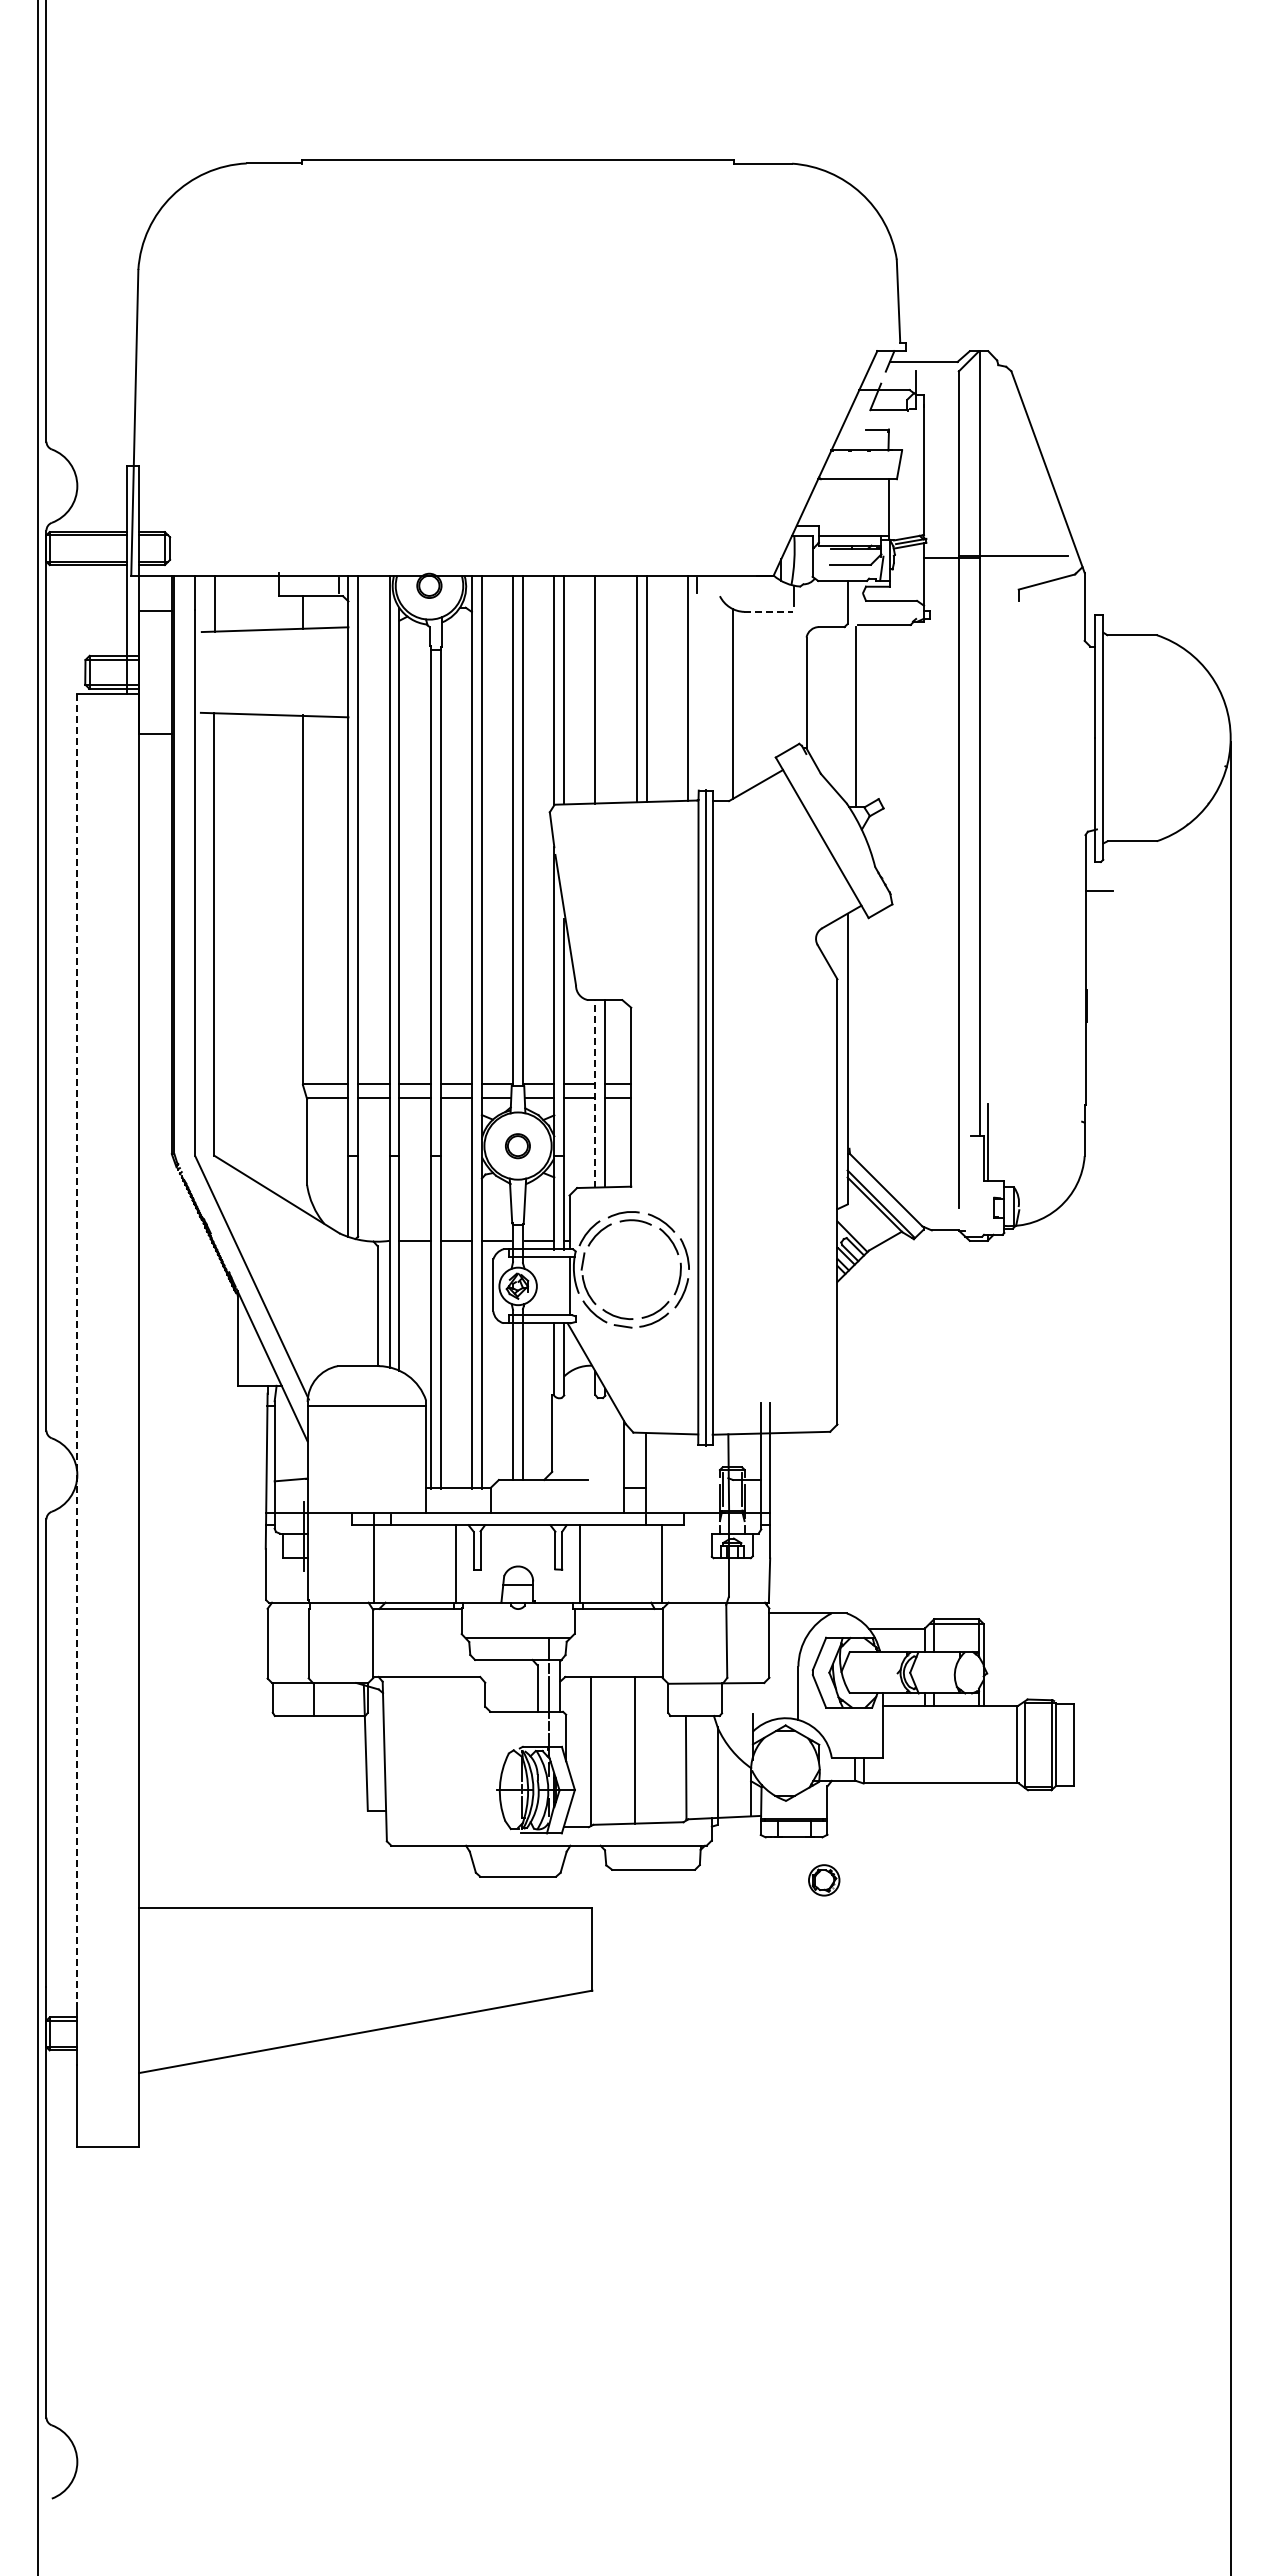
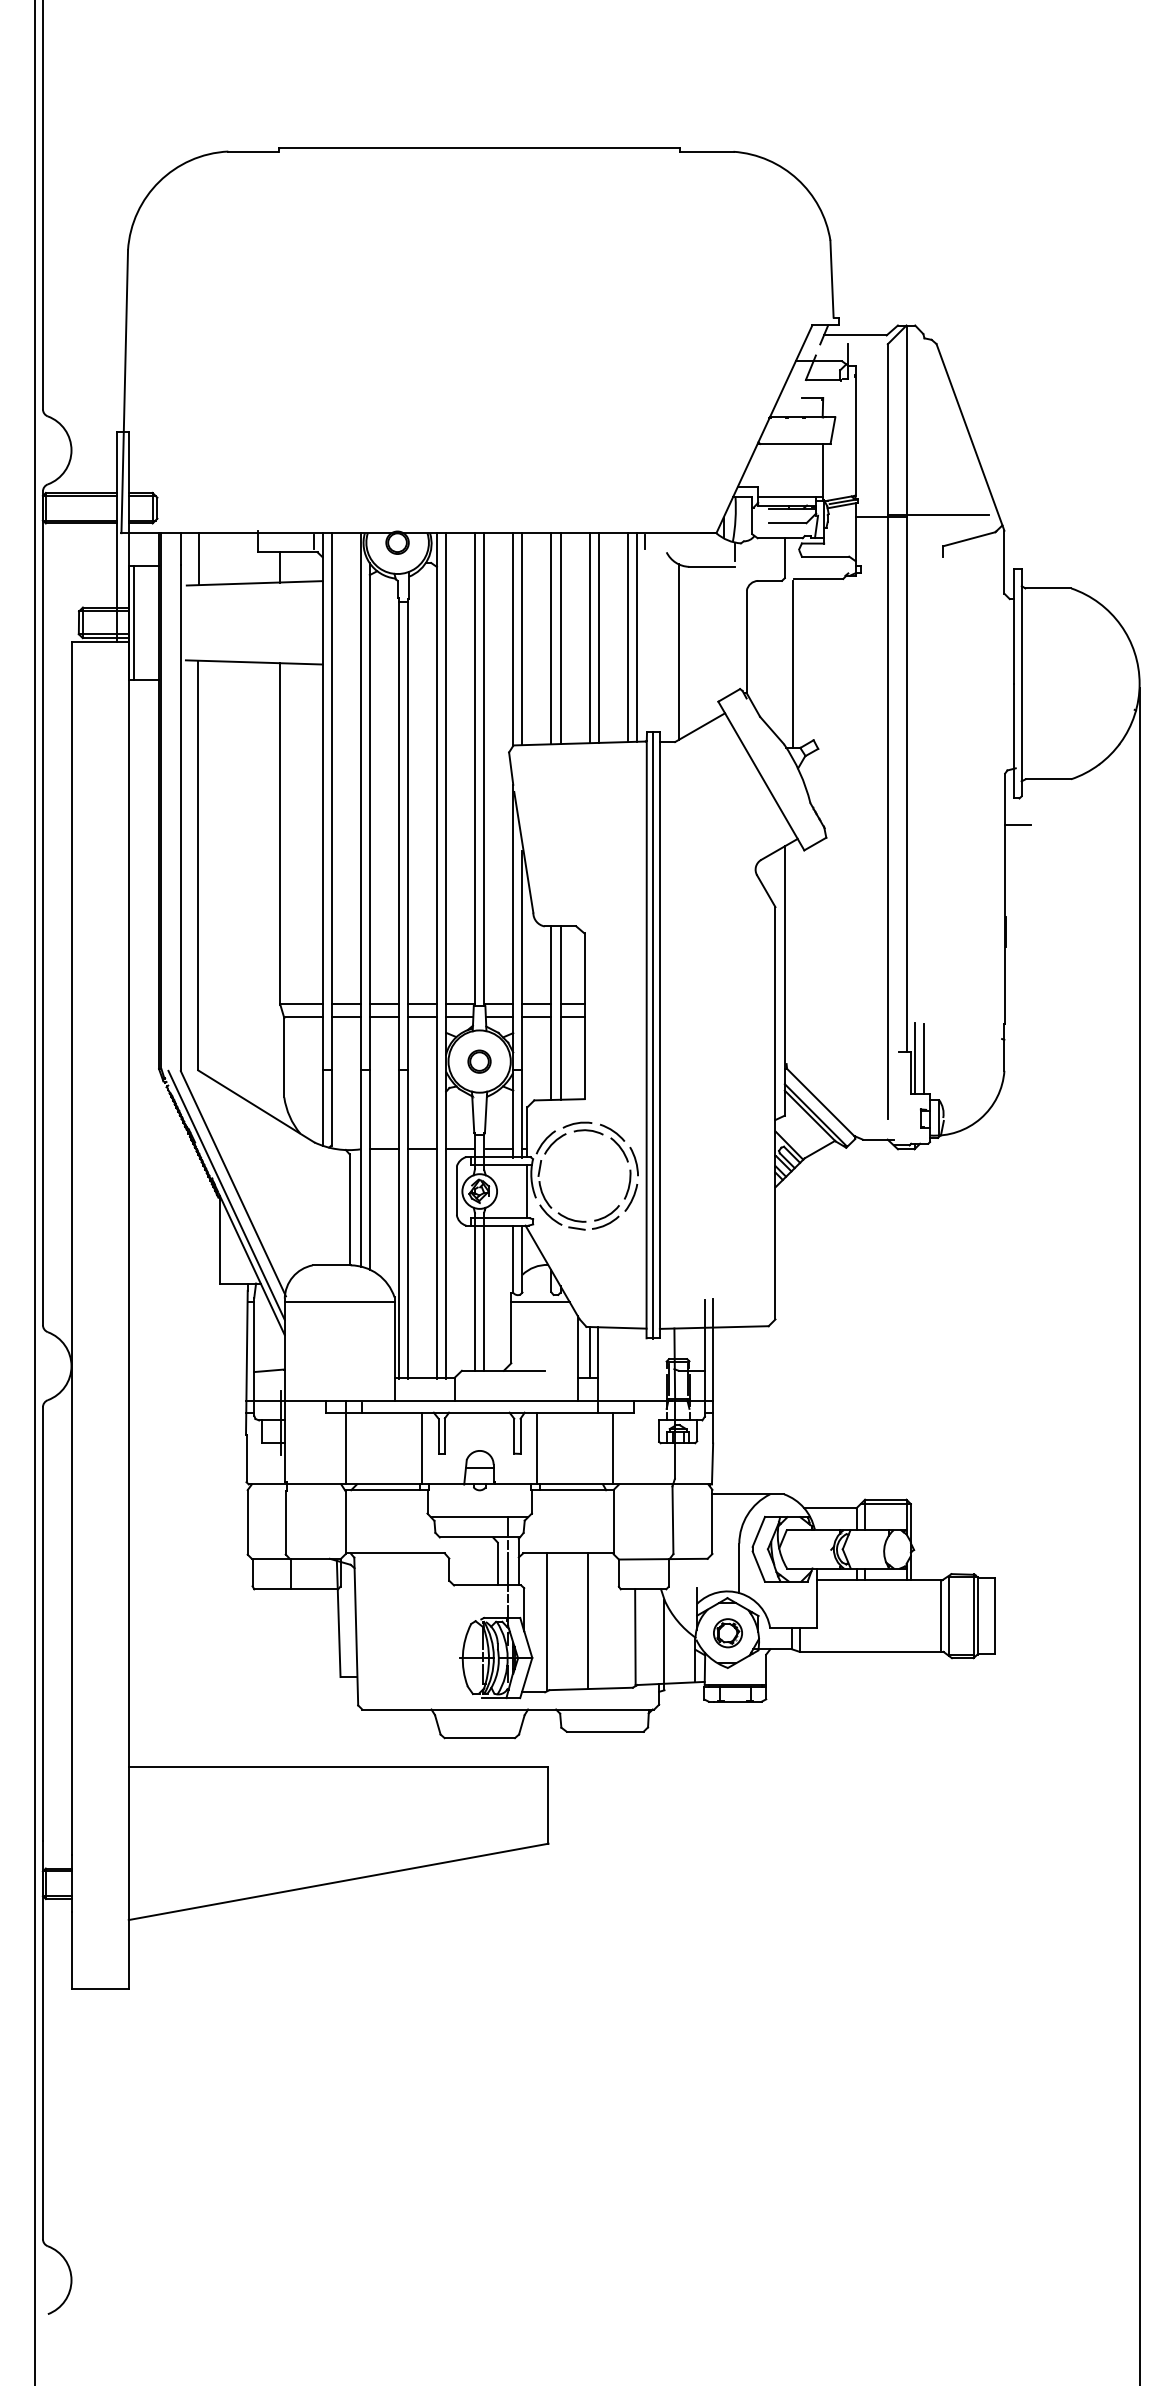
line: (768, 611) -> (711, 566), dashed -> solid
line: (145, 672) -> (134, 622), added
line: (677, 688) -> (627, 637), added
line: (605, 689) -> (560, 638), added
line: (595, 1093) -> (551, 1012), dashed -> solid
line: (997, 1143) -> (923, 1059), added
line: (244, 1290) -> (226, 1195), added
line: (77, 1348) -> (71, 1249), dashed -> solid
line: (583, 1405) -> (540, 1301), added
line: (636, 1460) -> (589, 1352), added
part: (824, 1880) -> (728, 1633), moved

